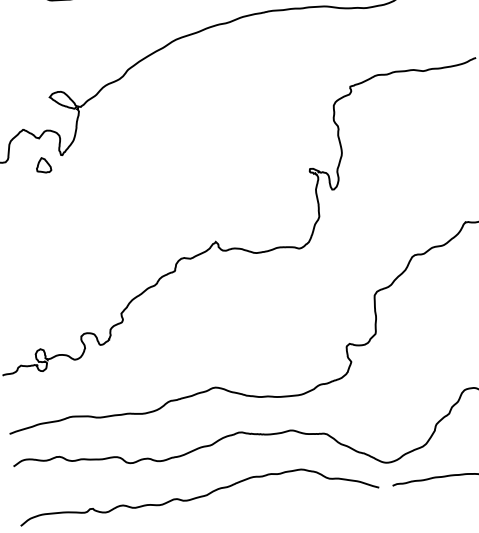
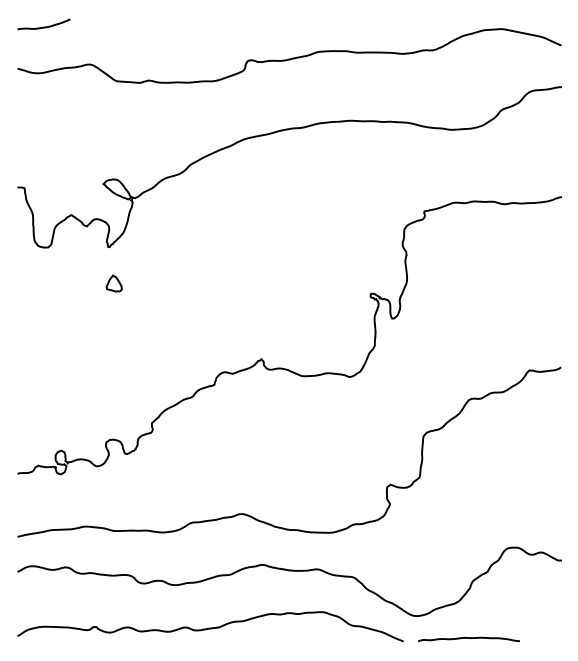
part: (42, 165) -> (113, 283), moved

